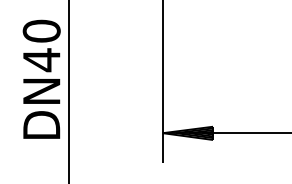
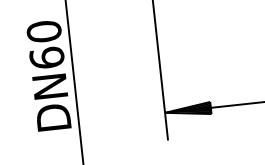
text: (41, 60) -> (46, 58), DN40 -> DN60

